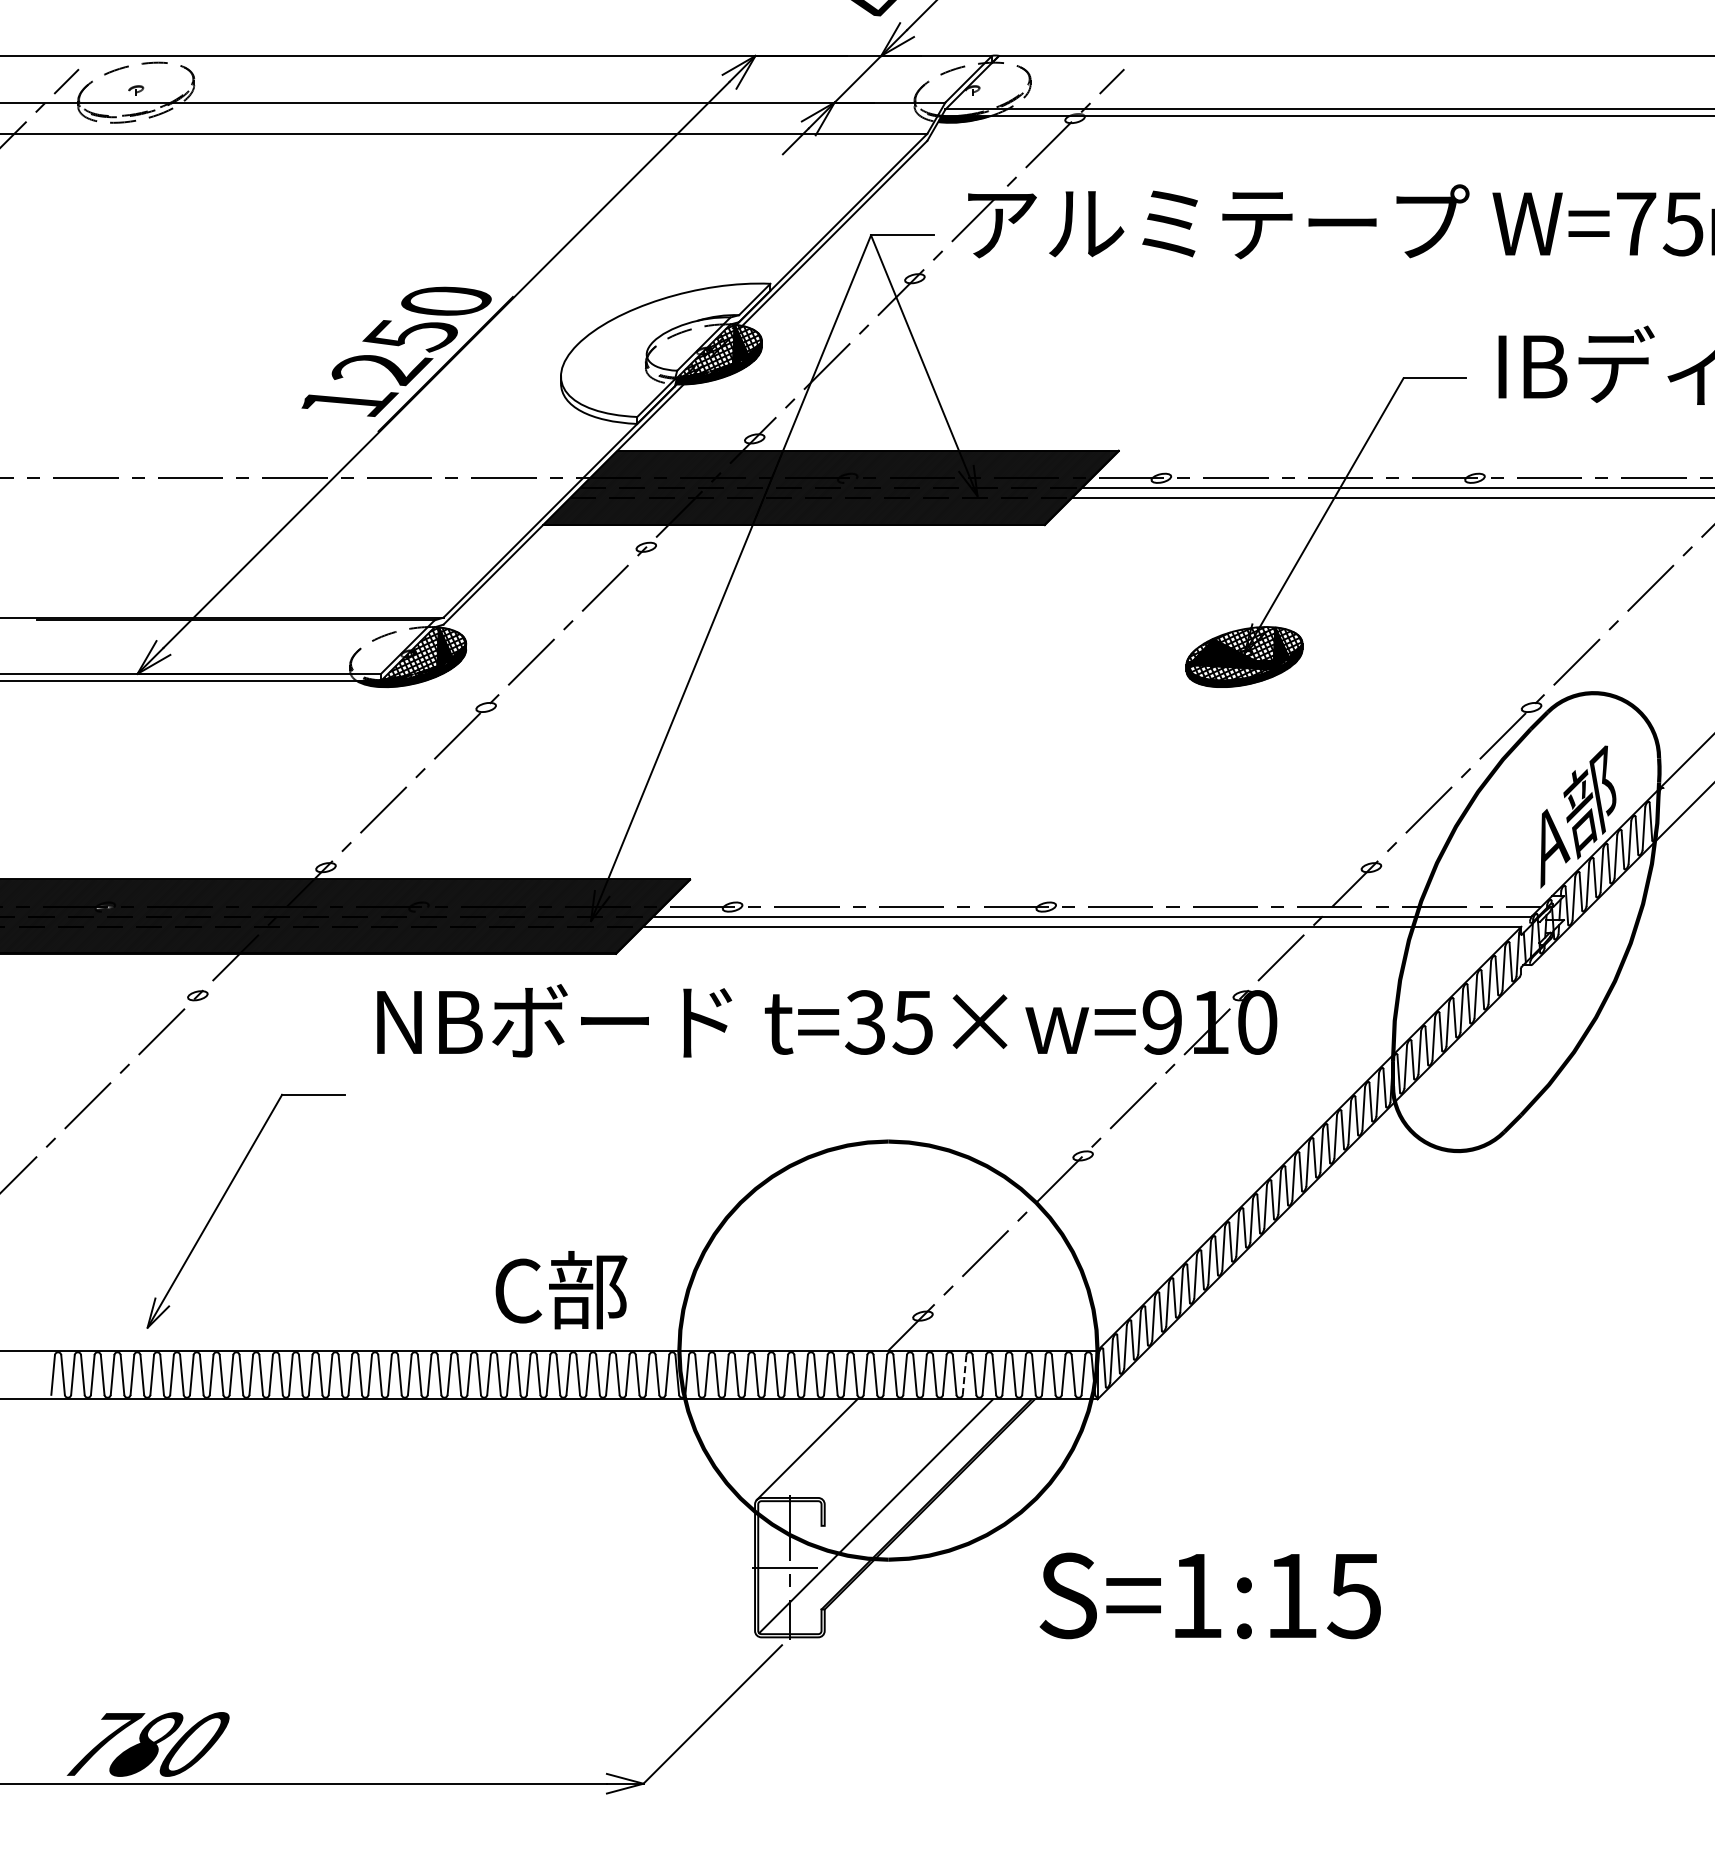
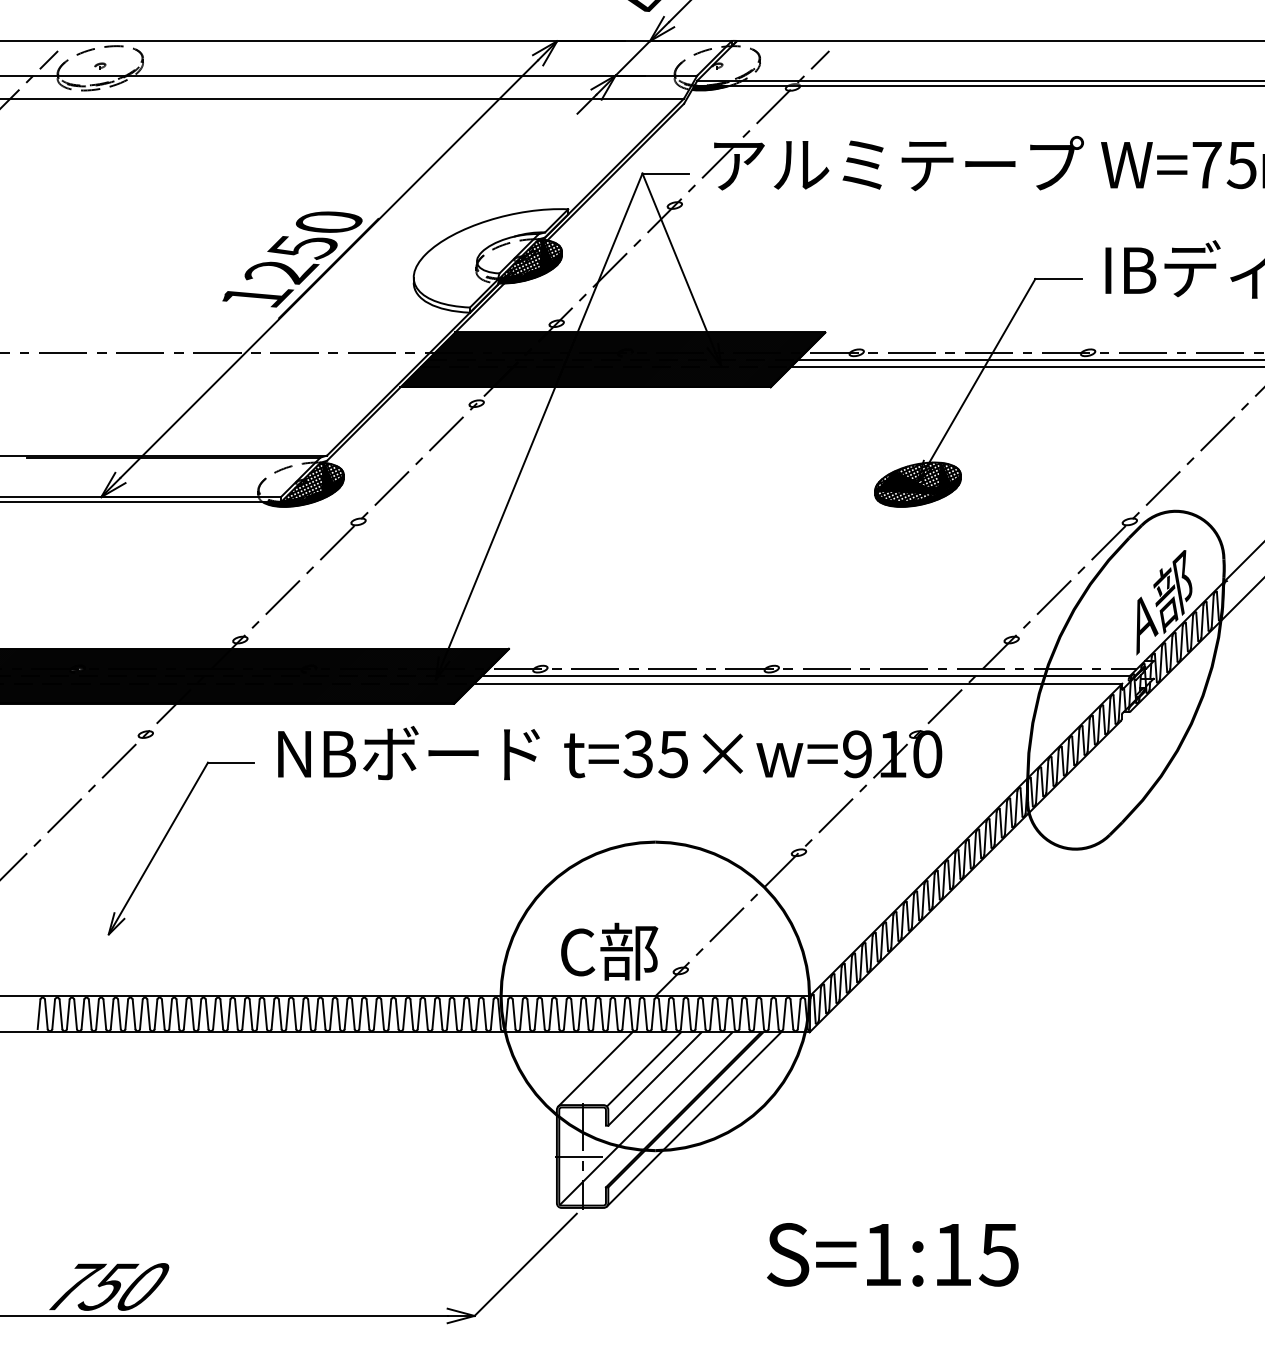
part: (225, 1195) -> (166, 836), moved
text: (561, 1290) -> (609, 952), moved
line: (964, 1375) -> (711, 1014), dashed -> solid
line: (872, 1449) -> (643, 1069), added
line: (887, 1462) -> (654, 1078), added
line: (940, 1517) -> (693, 1119), added
text: (1209, 1595) -> (892, 1254), moved
text: (147, 1744) -> (108, 1286), 780 -> 750

